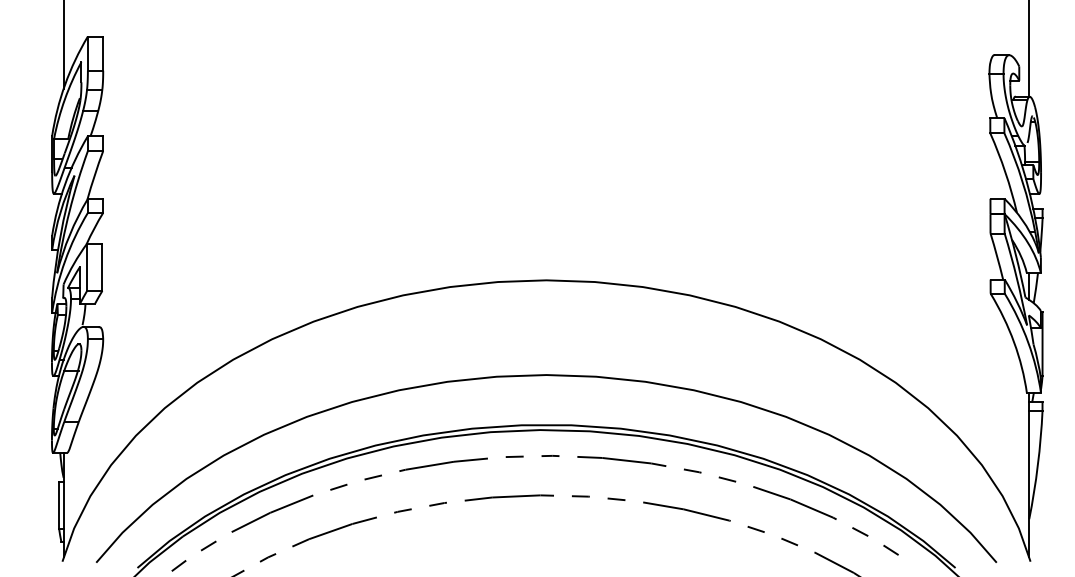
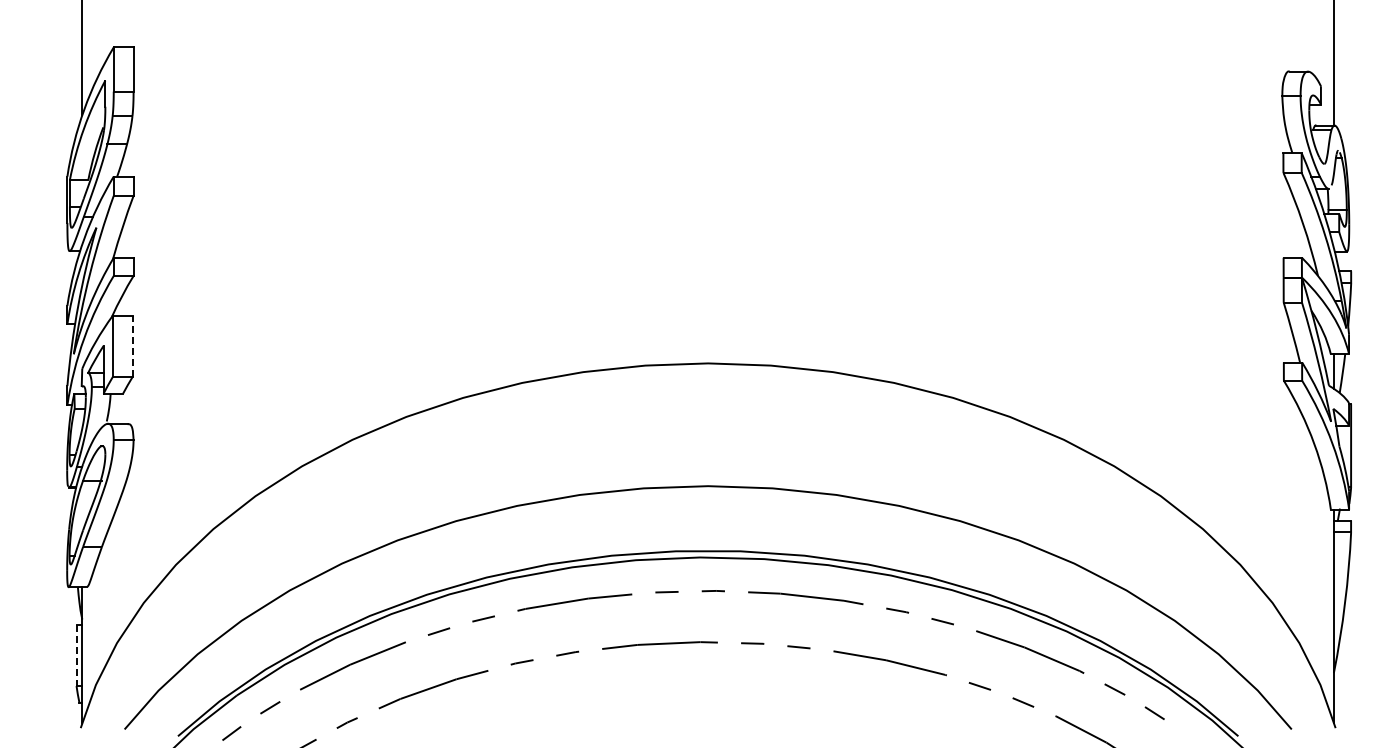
line: (102, 267) -> (132, 346), solid -> dashed
line: (59, 505) -> (76, 655), solid -> dashed

